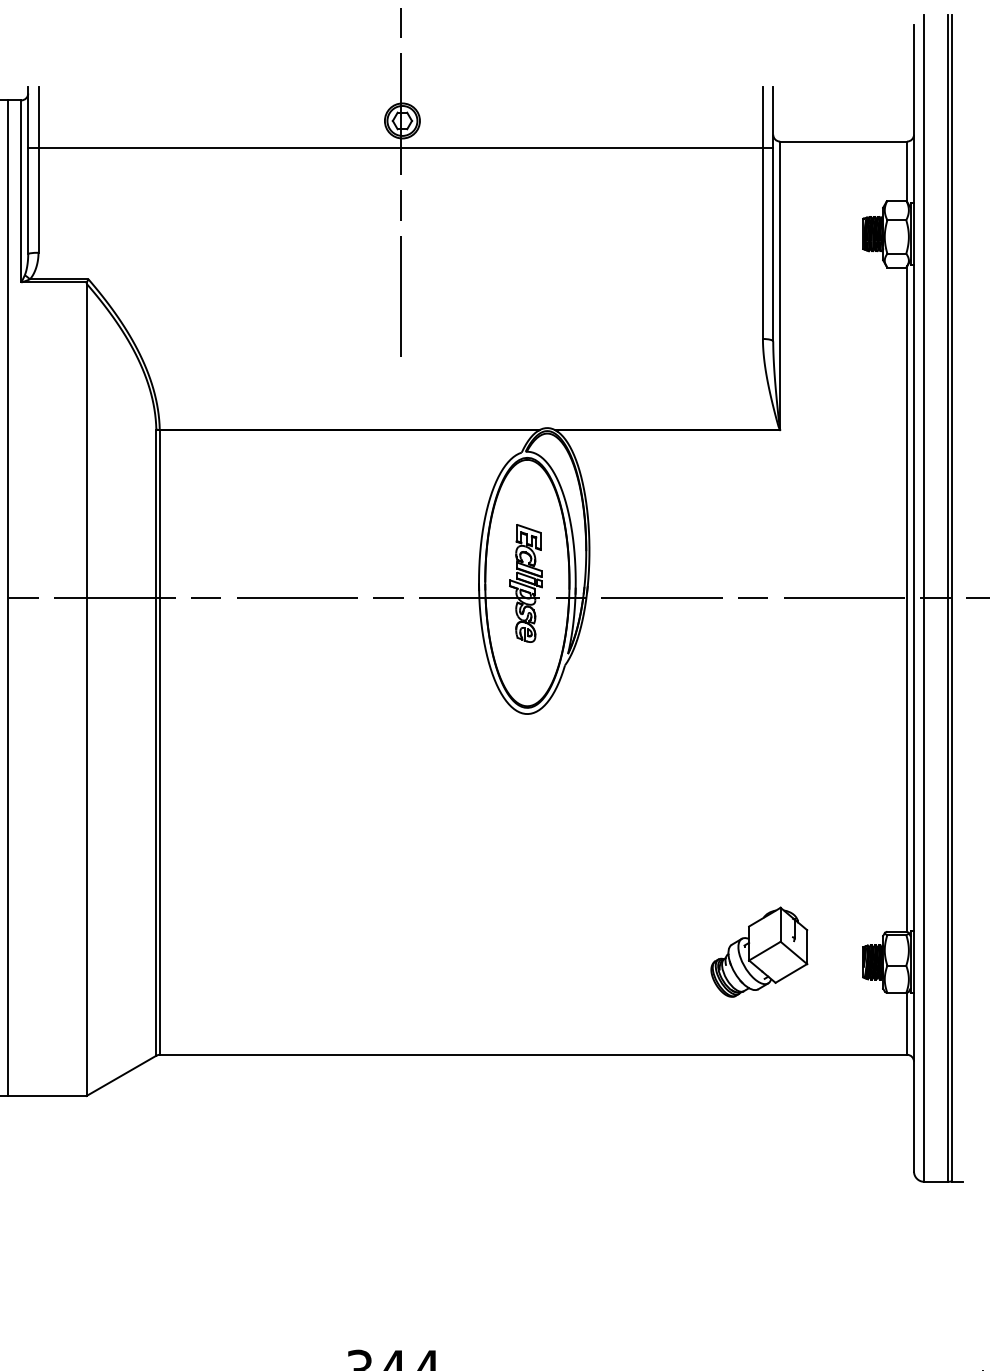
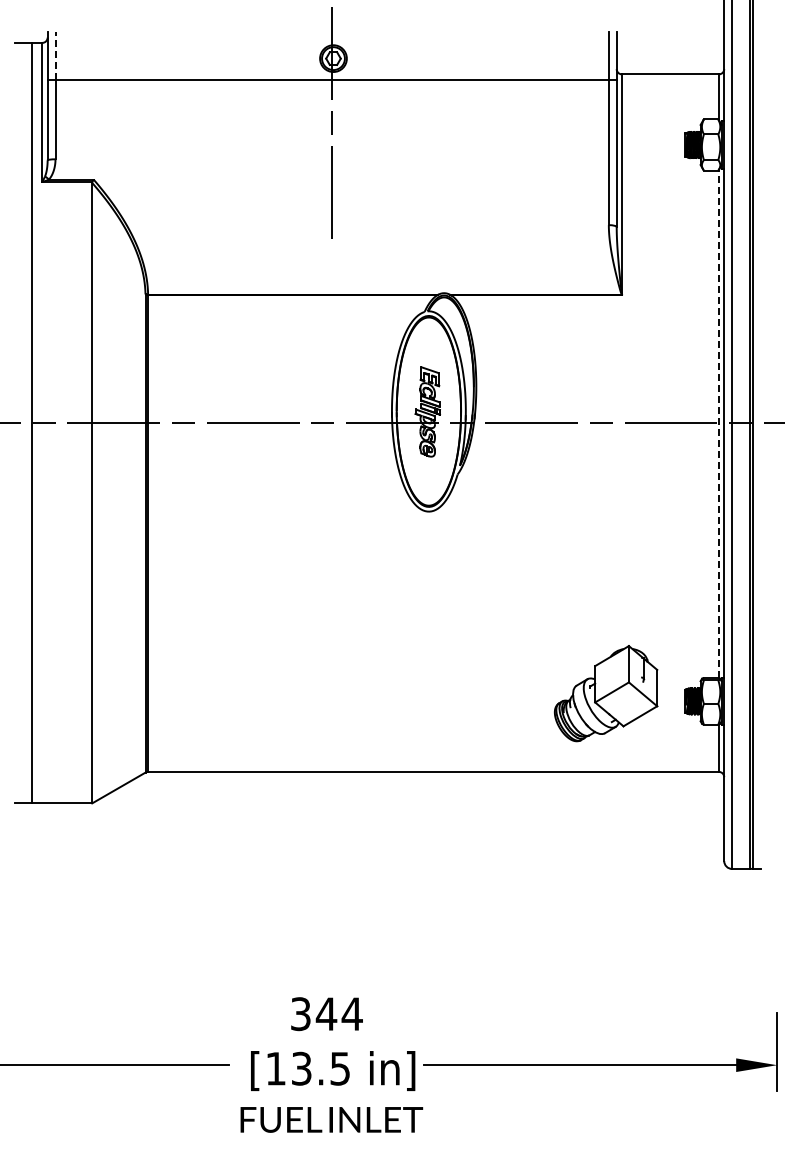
line: (38, 118) -> (55, 56), solid -> dashed
line: (906, 598) -> (718, 423), solid -> dashed
part: (758, 952) -> (605, 693), size x1.4

